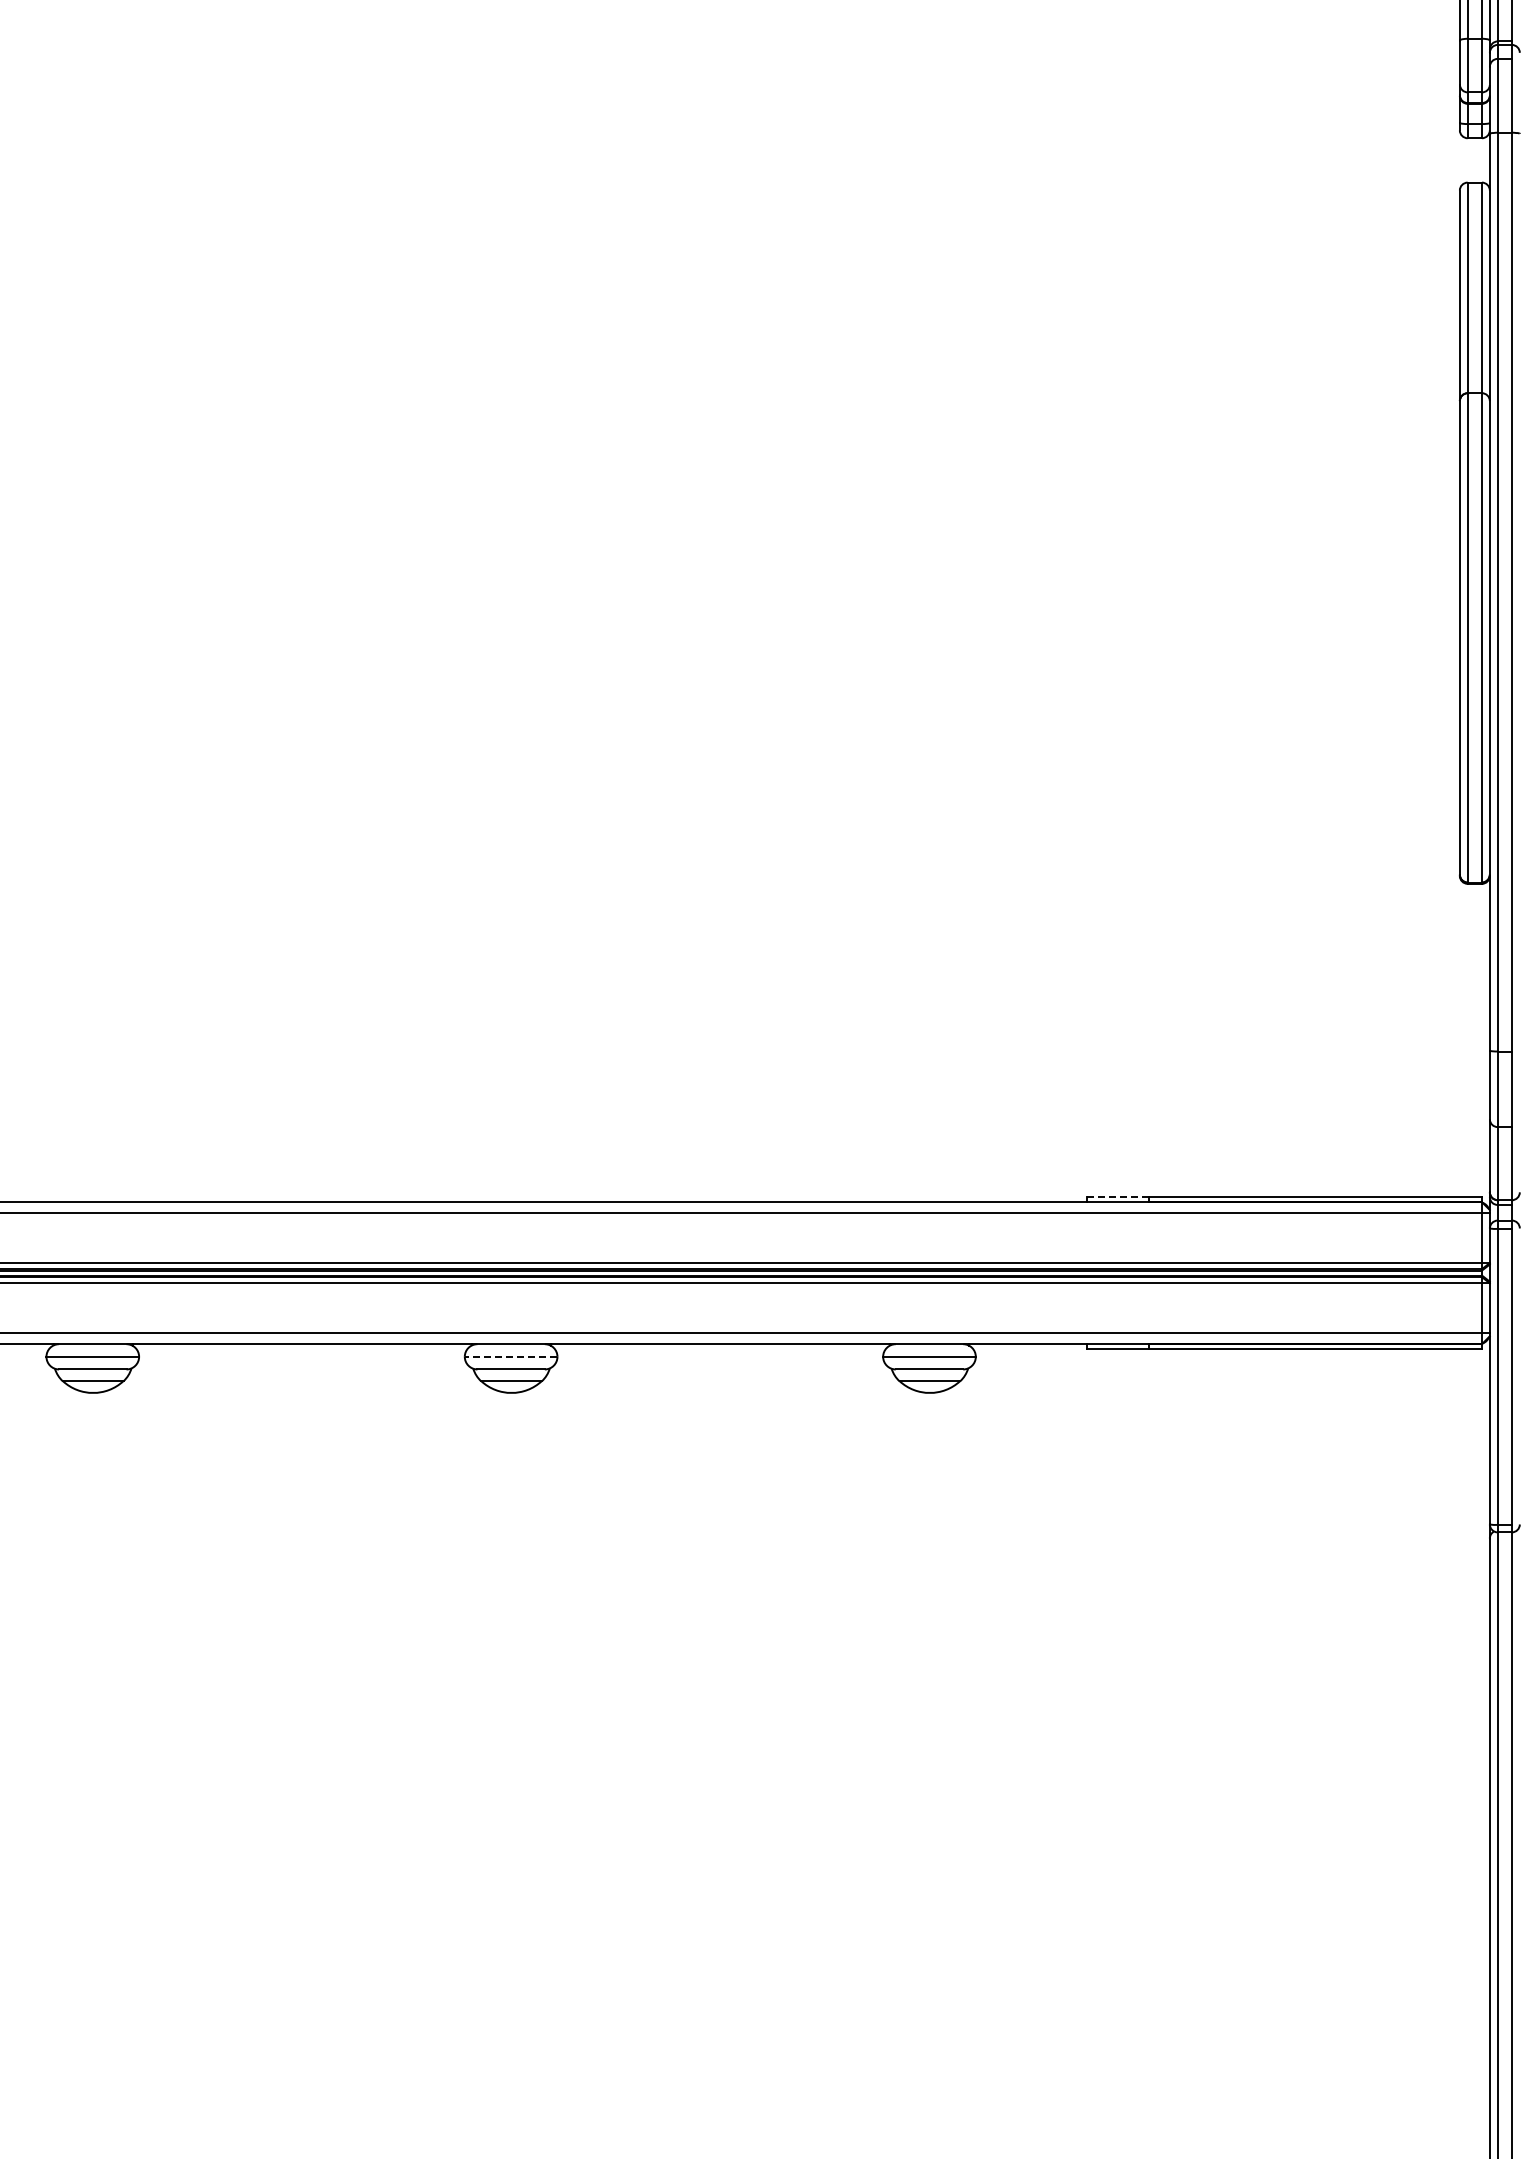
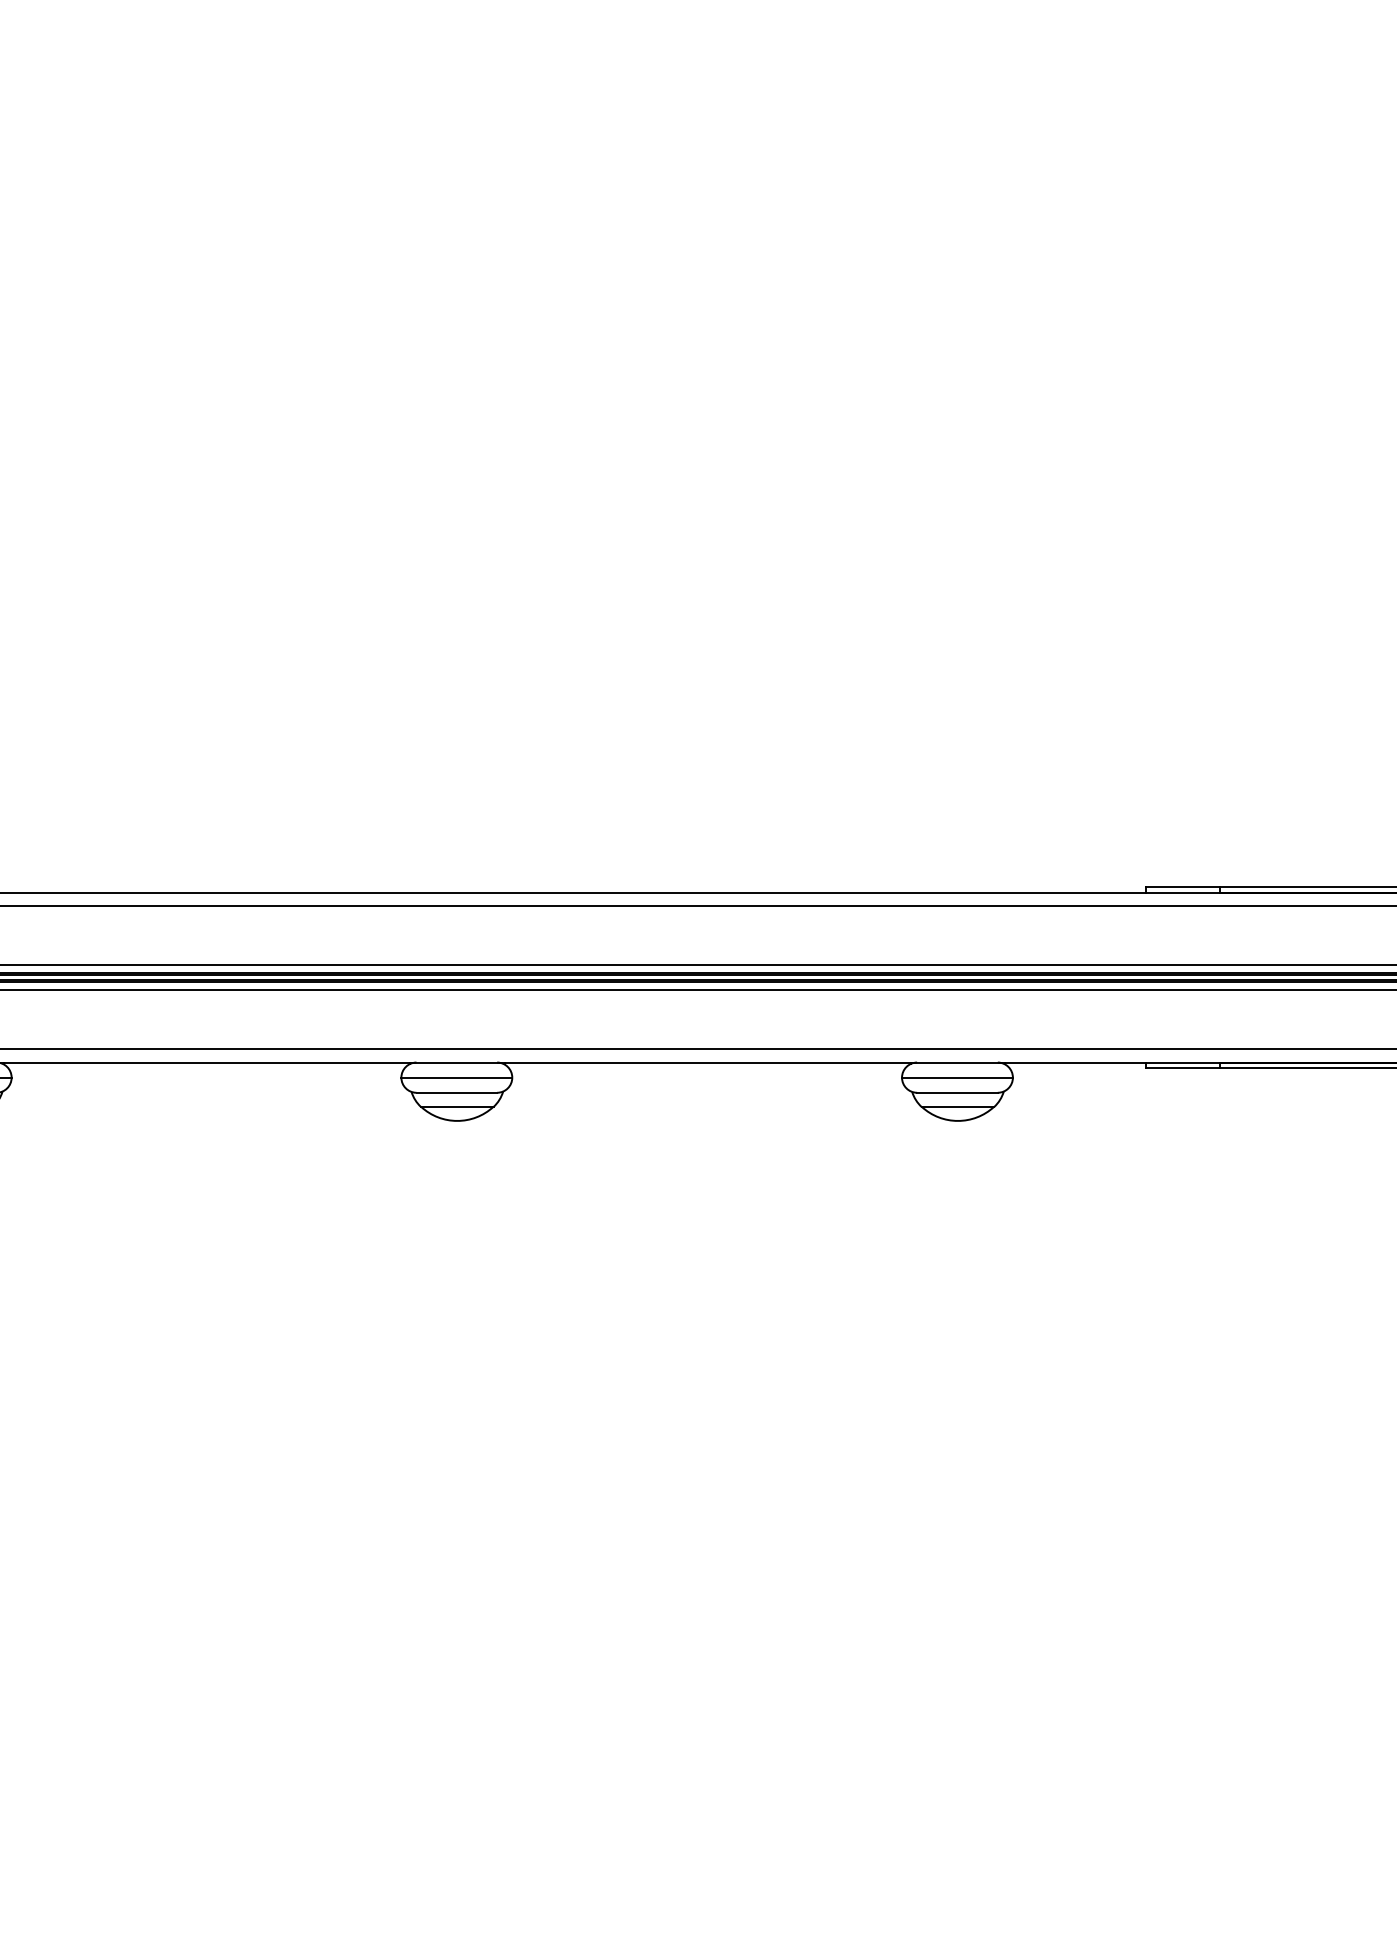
line: (1118, 1197) -> (1183, 887), dashed -> solid
line: (510, 1356) -> (456, 1077), dashed -> solid

